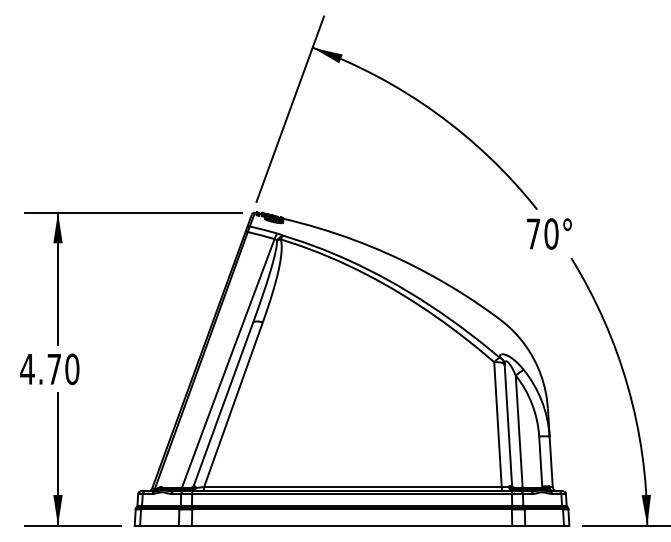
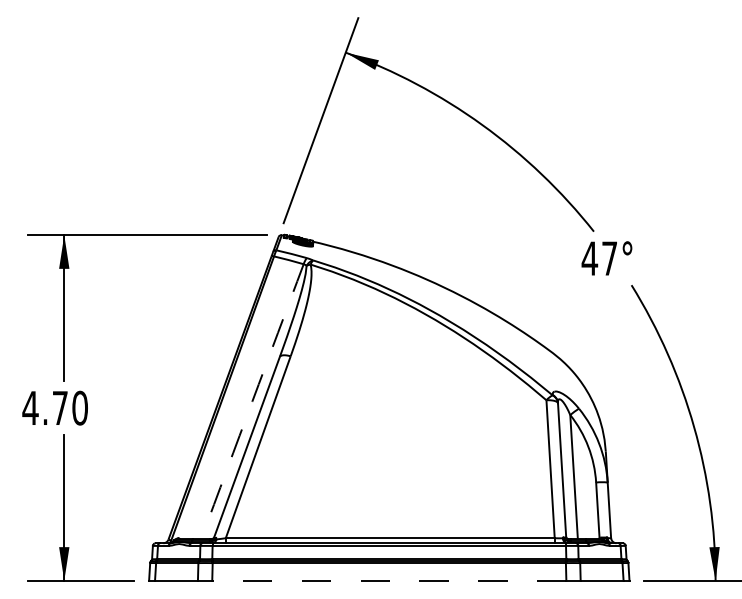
text: (542, 233) -> (599, 258), 70° -> 47°
arc: (228, 363) -> (252, 401), solid -> dashed
line: (351, 525) -> (388, 580), solid -> dashed

